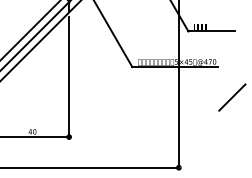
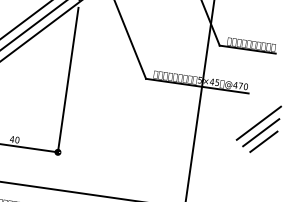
line: (229, 90) -> (259, 123), added
line: (235, 104) -> (263, 141), added

